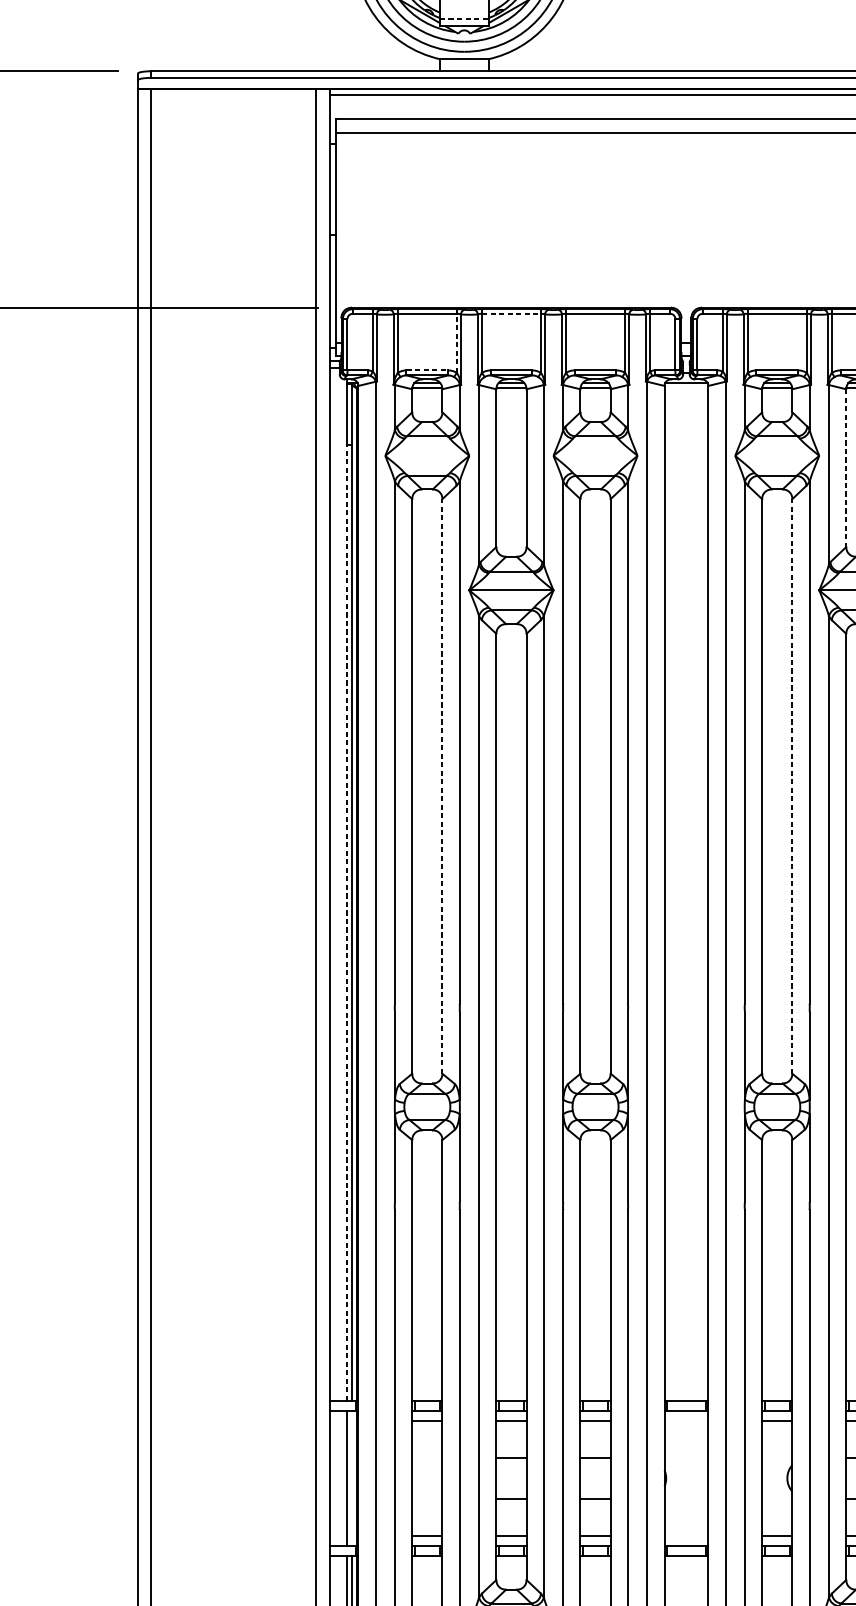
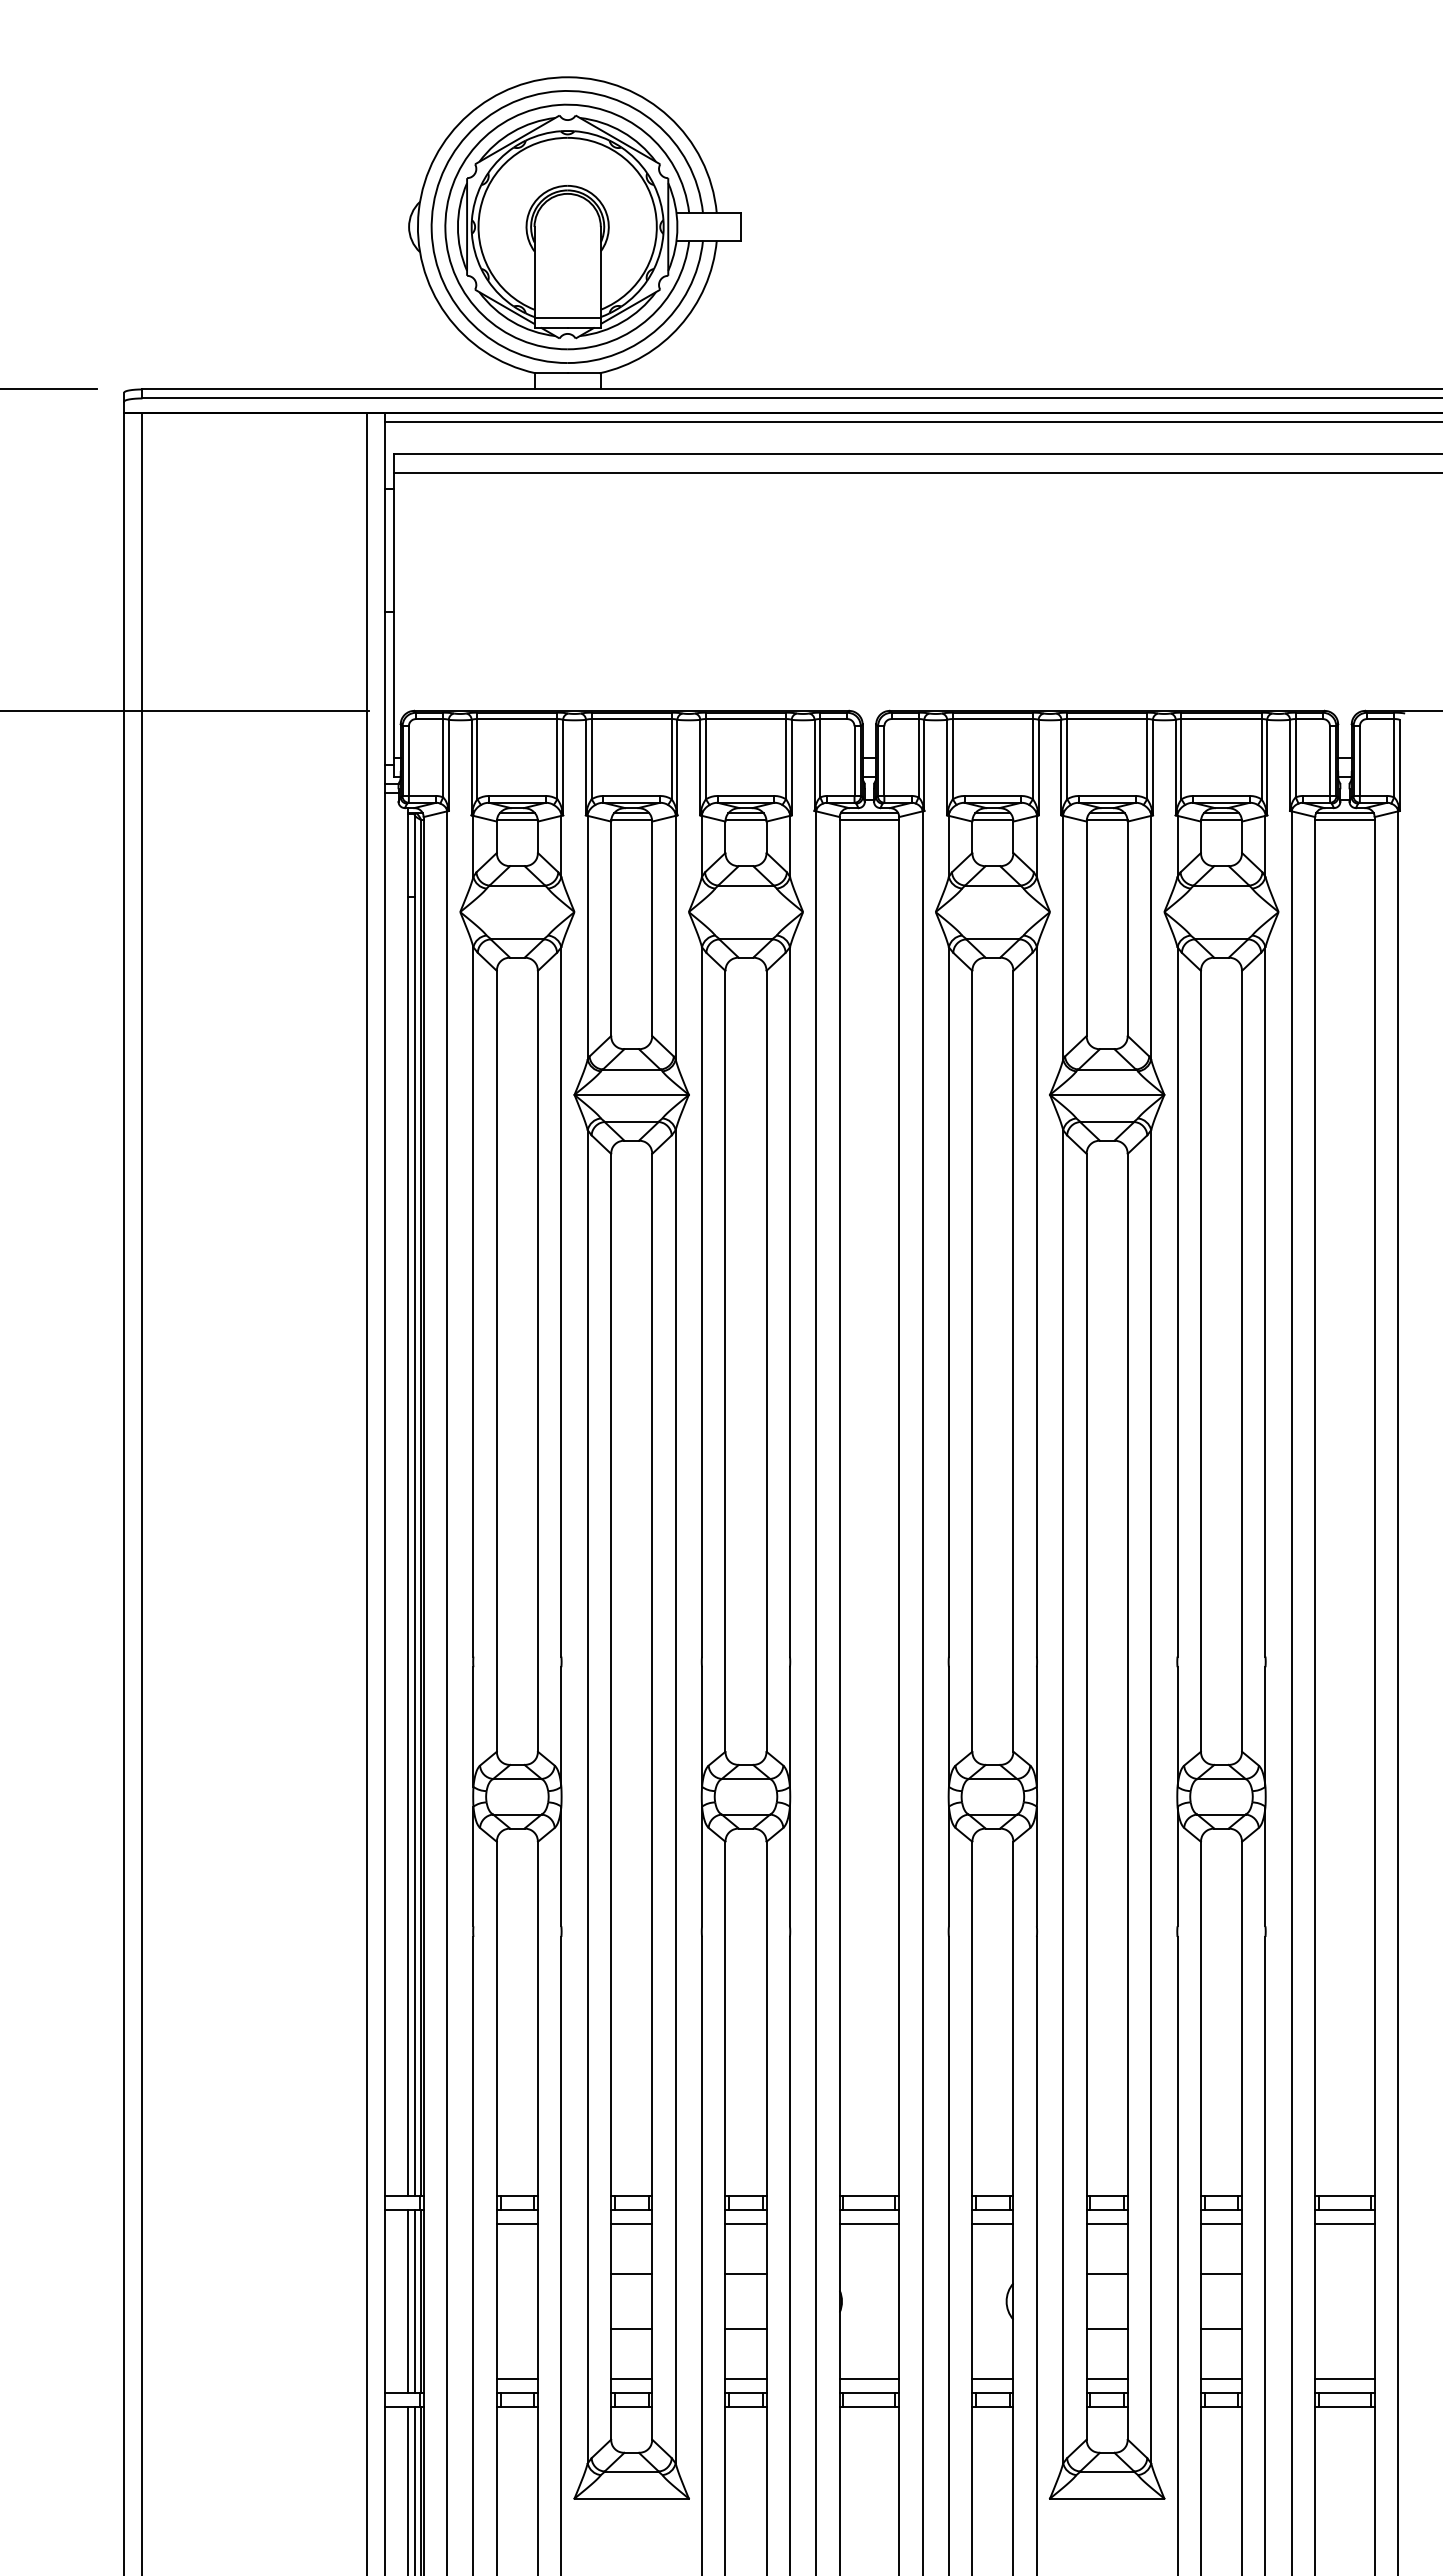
line: (464, 19) -> (568, 318), dashed -> solid
line: (512, 314) -> (632, 719), dashed -> solid
line: (456, 342) -> (557, 758), dashed -> solid
line: (427, 370) -> (517, 795), dashed -> solid
line: (686, 388) -> (869, 820), added
line: (846, 468) -> (1086, 929), dashed -> solid
line: (442, 785) -> (537, 1360), dashed -> solid
line: (792, 785) -> (1013, 1360), dashed -> solid
line: (346, 922) -> (407, 1546), dashed -> solid
line: (686, 1420) -> (869, 2223), added
line: (351, 1478) -> (414, 2301), added
line: (686, 1535) -> (869, 2379), added

